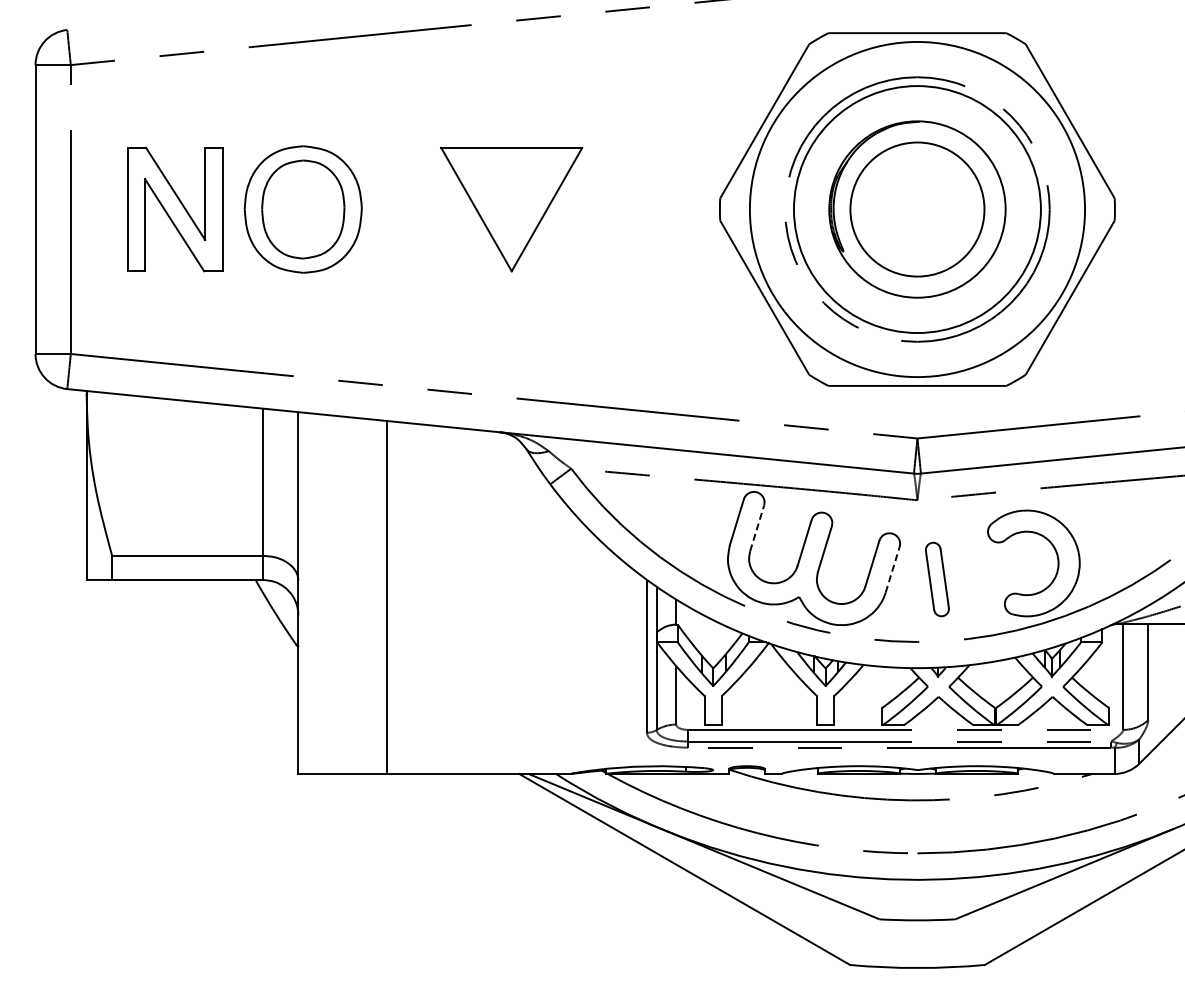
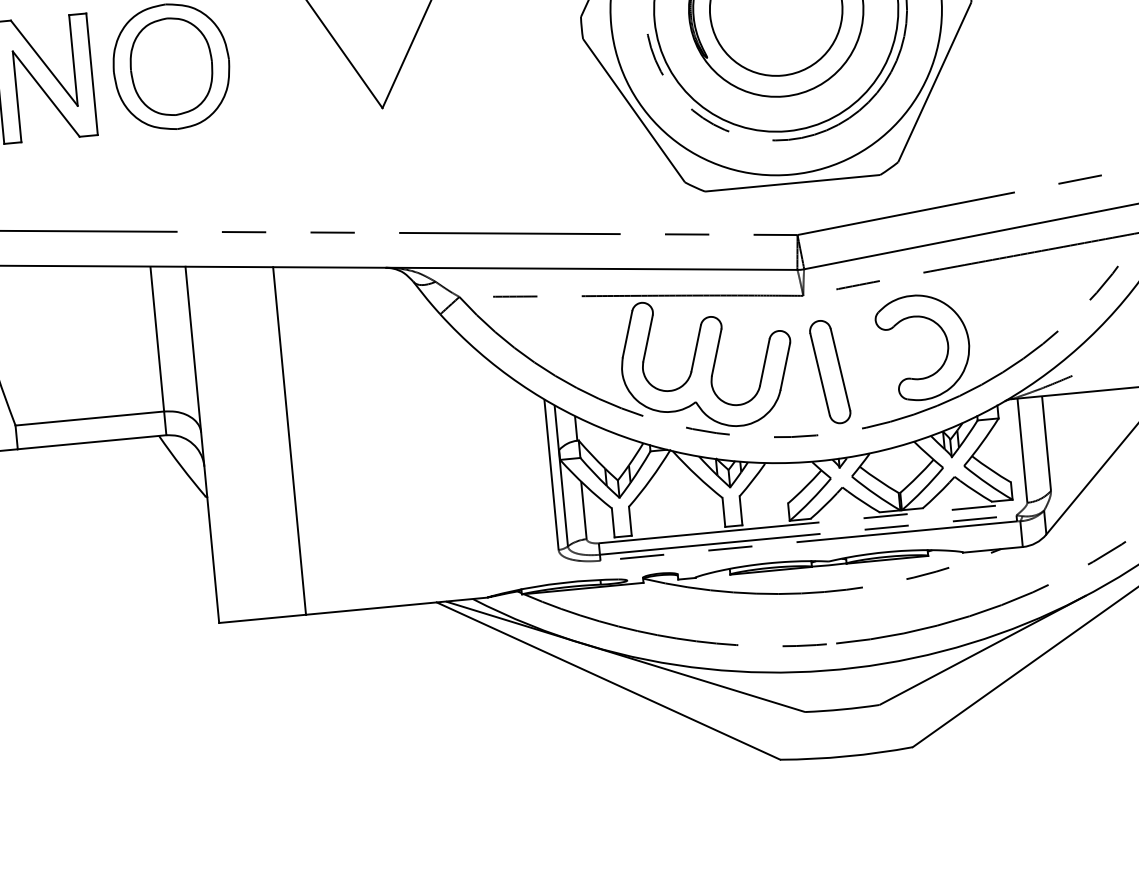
line: (757, 528) -> (648, 338), dashed -> solid
line: (892, 569) -> (785, 366), dashed -> solid
part: (937, 579) -> (830, 372), size x1.43

